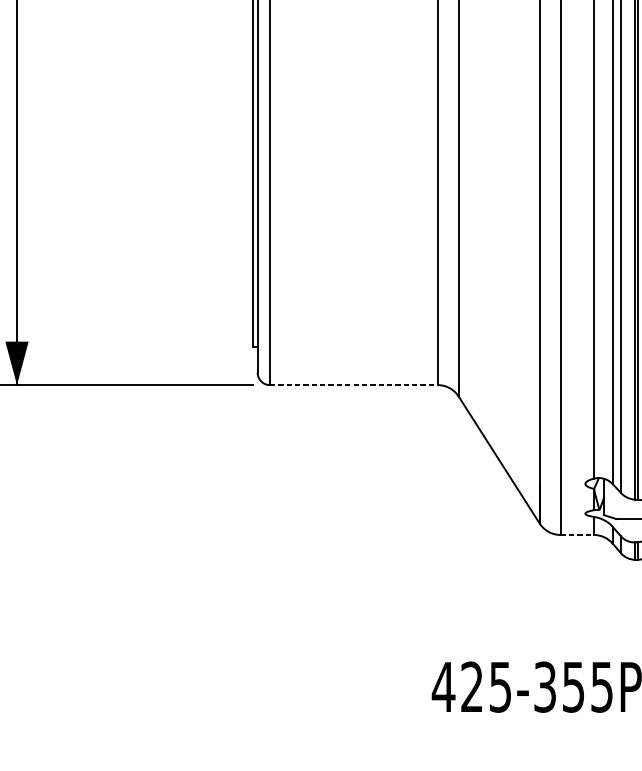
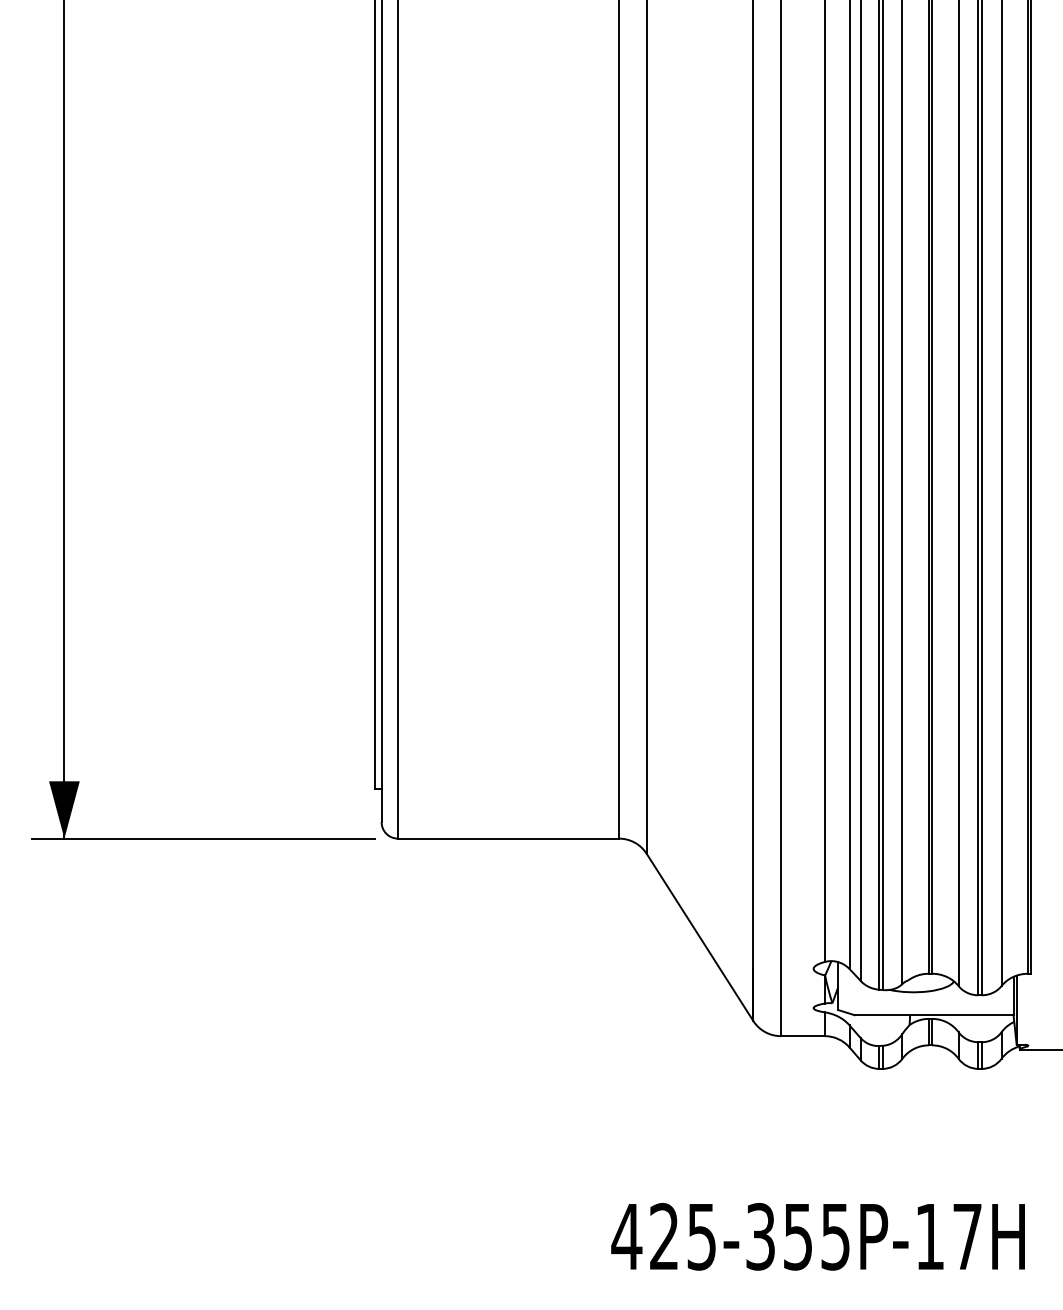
line: (353, 385) -> (508, 838), dashed -> solid
line: (576, 535) -> (802, 1036), dashed -> solid

